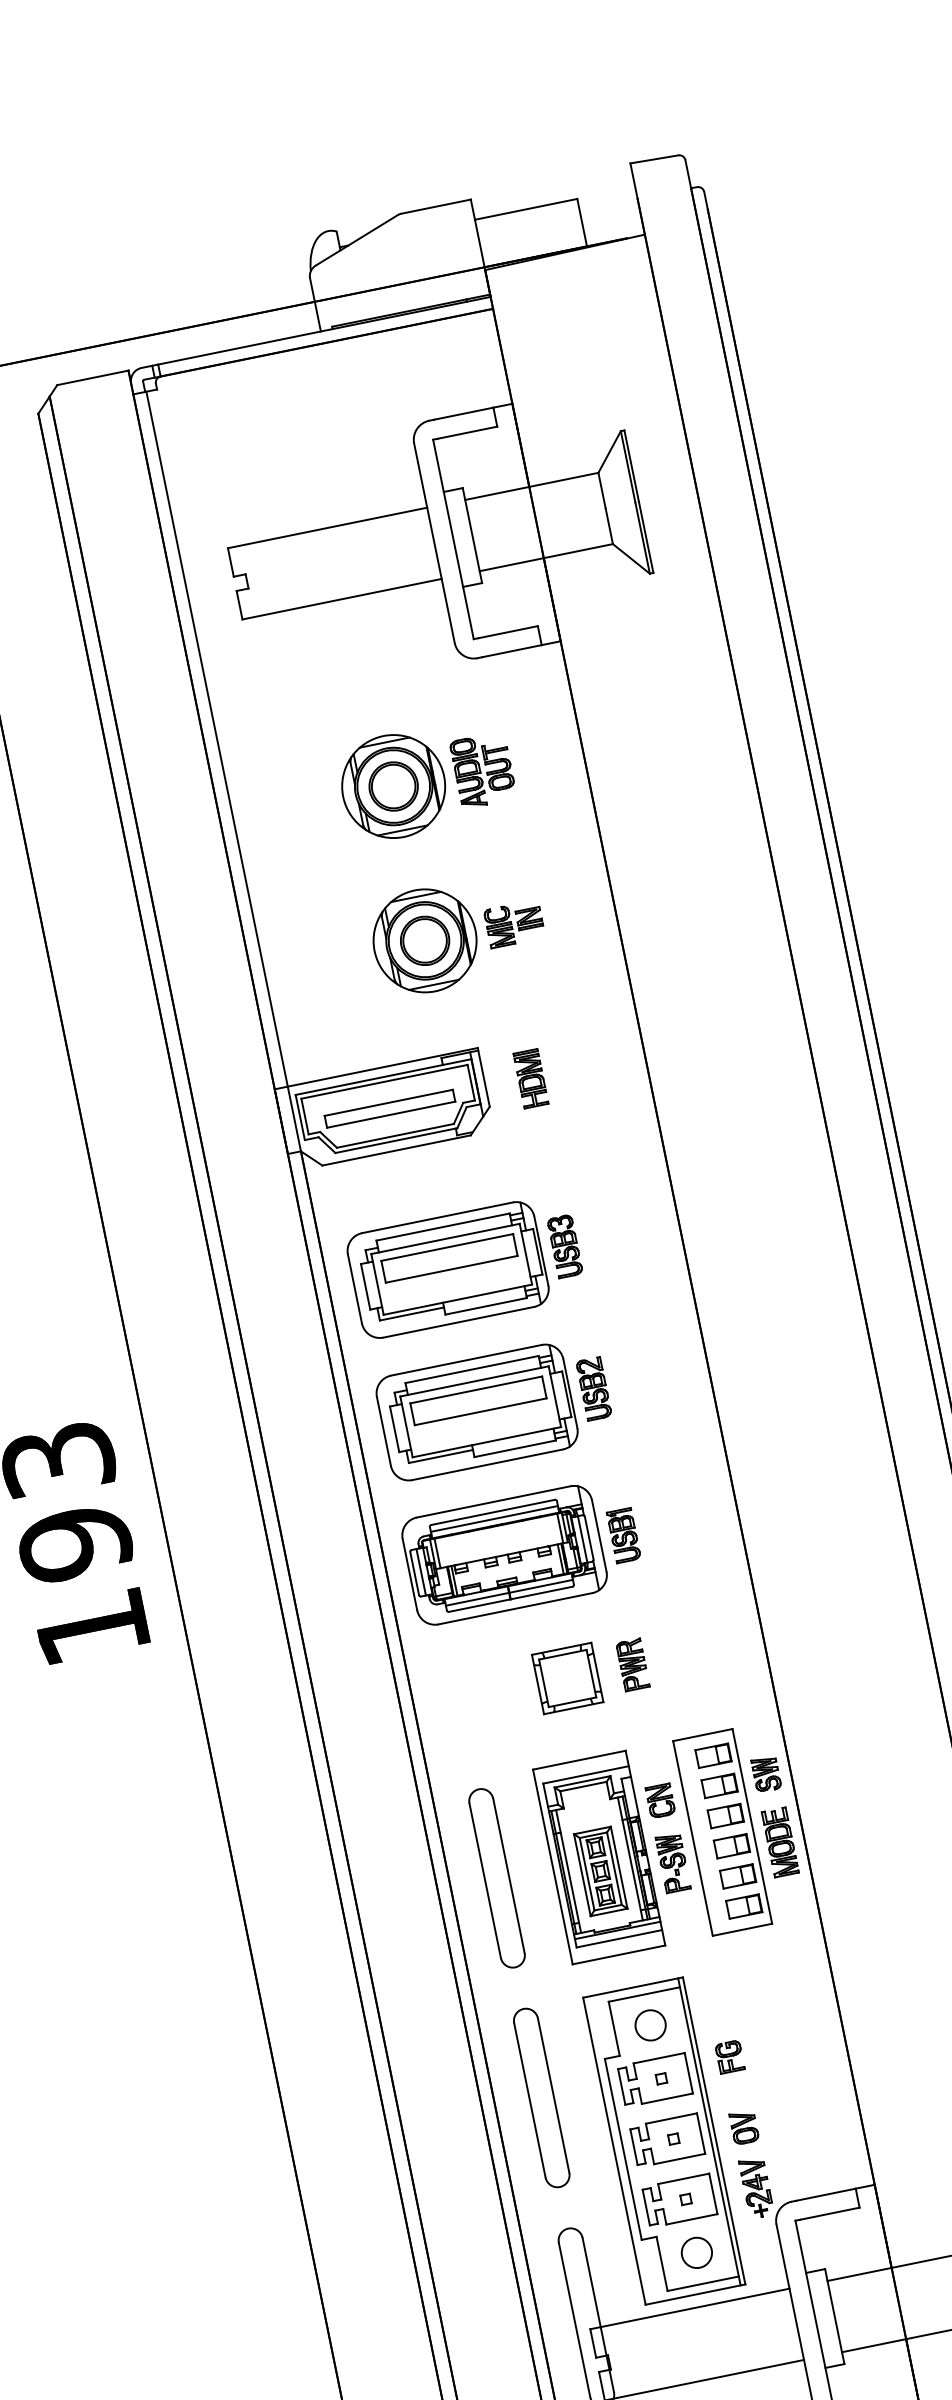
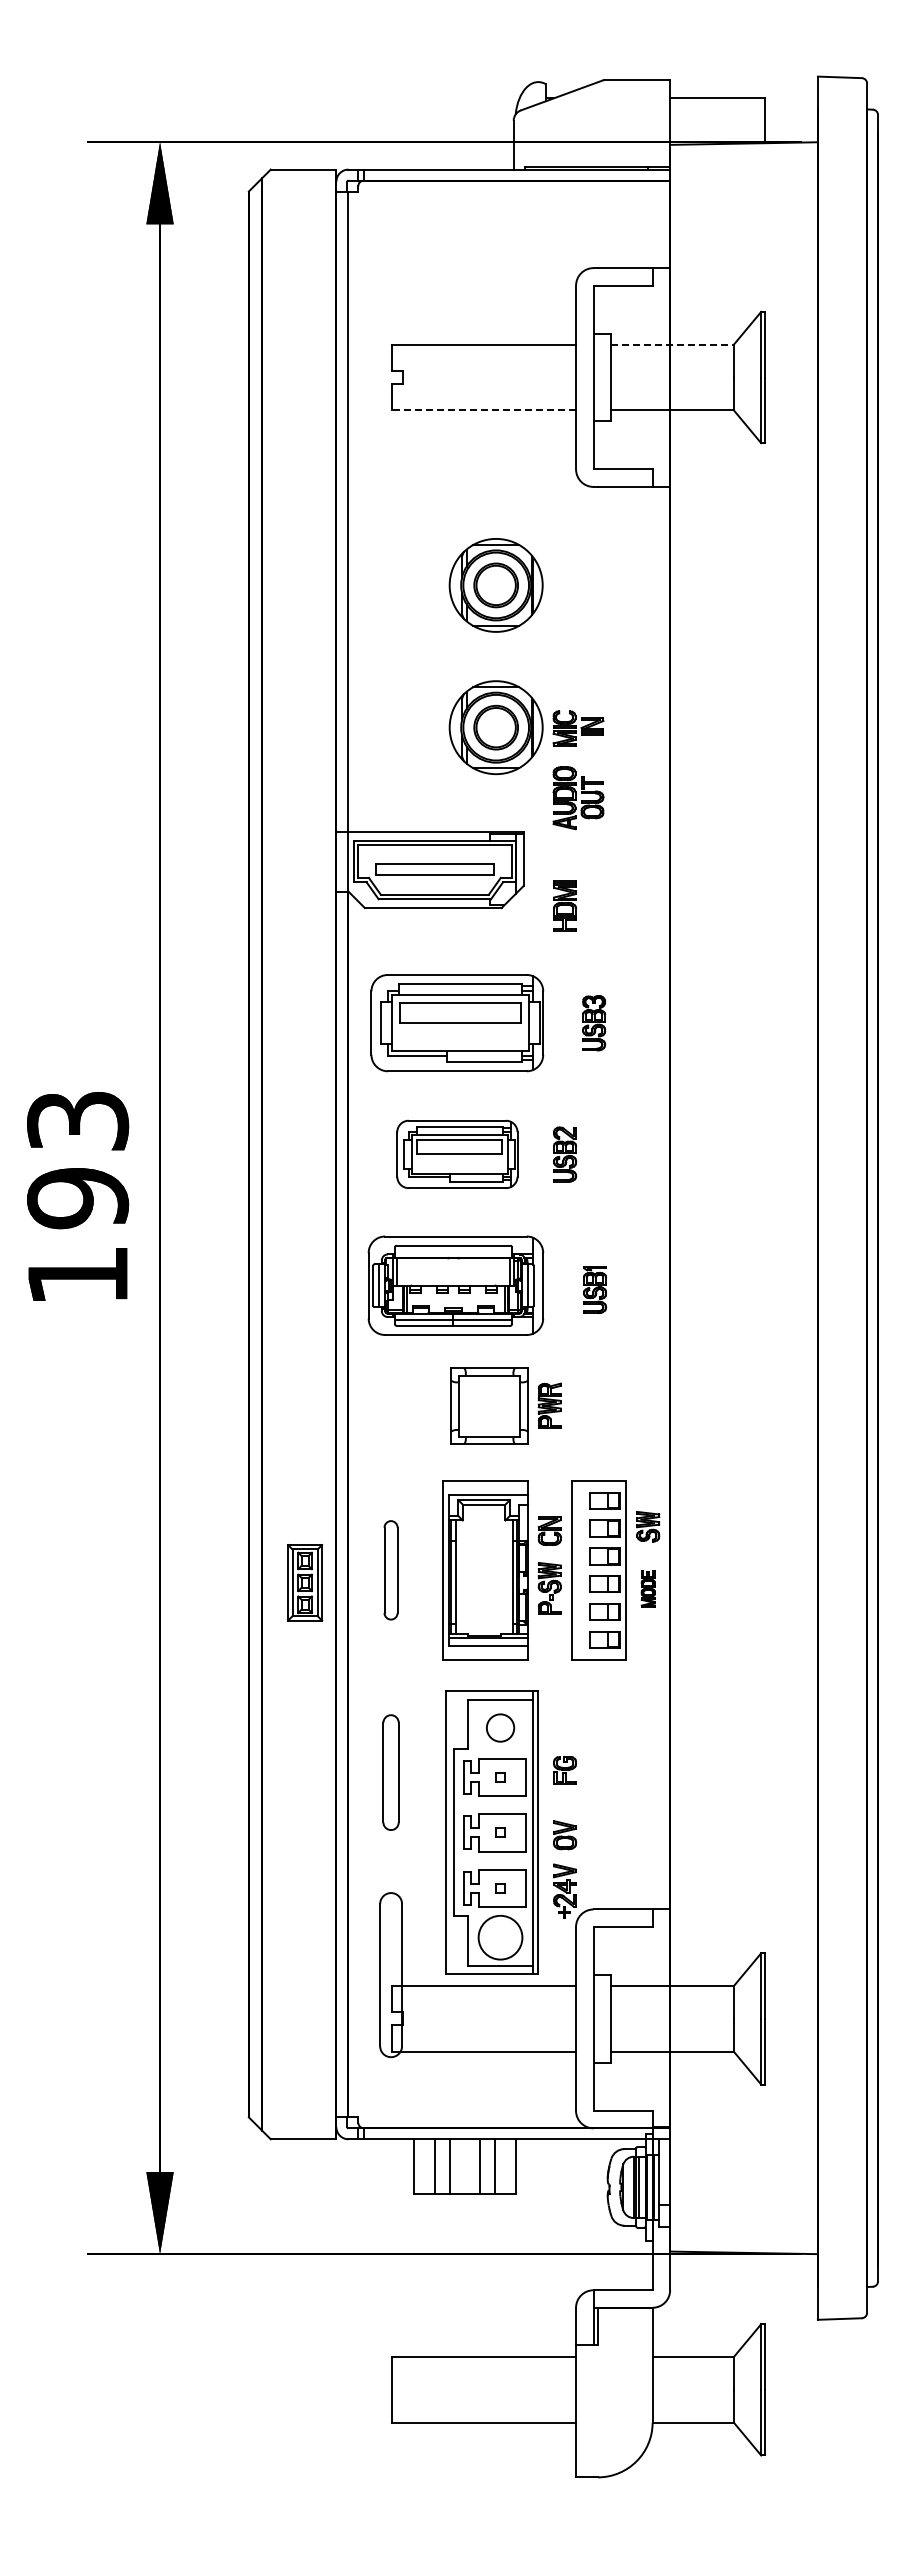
line: (531, 486) -> (672, 344), solid -> dashed
line: (342, 599) -> (484, 410), solid -> dashed
part: (483, 770) -> (578, 798), moved
part: (531, 1078) -> (565, 905), moved
part: (565, 1246) -> (594, 1023), moved
part: (477, 1412) -> (457, 1154), size x0.7
line: (494, 1518) -> (453, 1251), removed
part: (624, 1535) -> (595, 1289), moved
part: (567, 1677) -> (489, 1405), size x1.4
part: (780, 1841) -> (648, 1588), size x0.6
part: (601, 1871) -> (305, 1582), moved
part: (496, 1878) -> (390, 1570), size x0.6
part: (541, 2097) -> (390, 1772), size x0.7
circle: (696, 2252) -> (500, 1937), size x1.6

